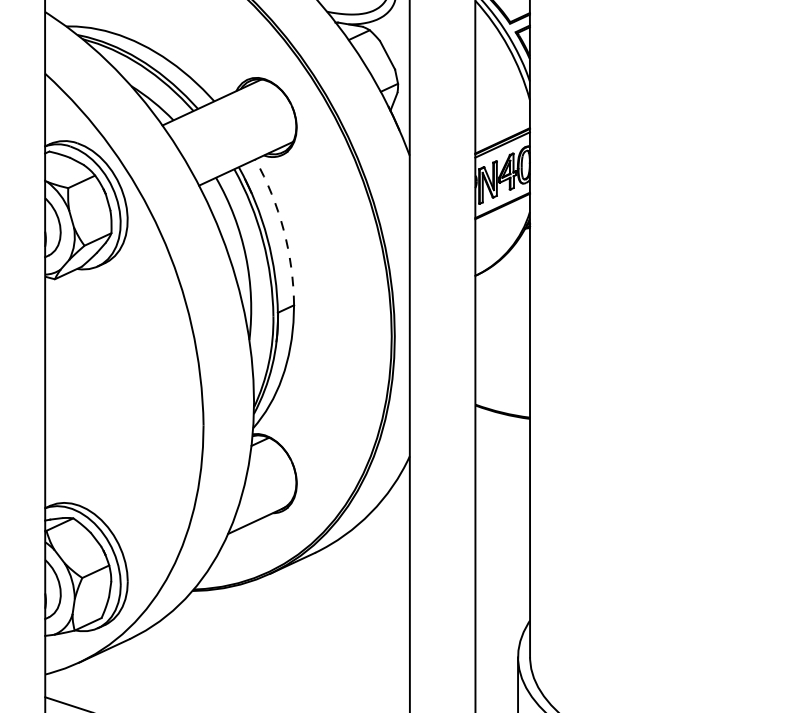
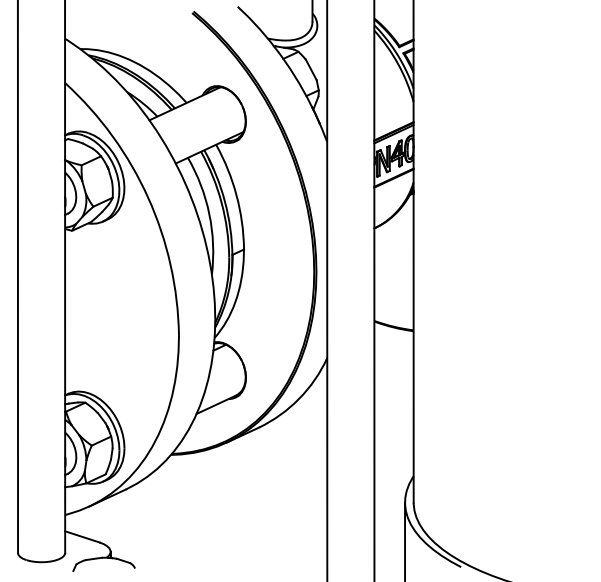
arc: (283, 230) -> (236, 195), dashed -> solid

